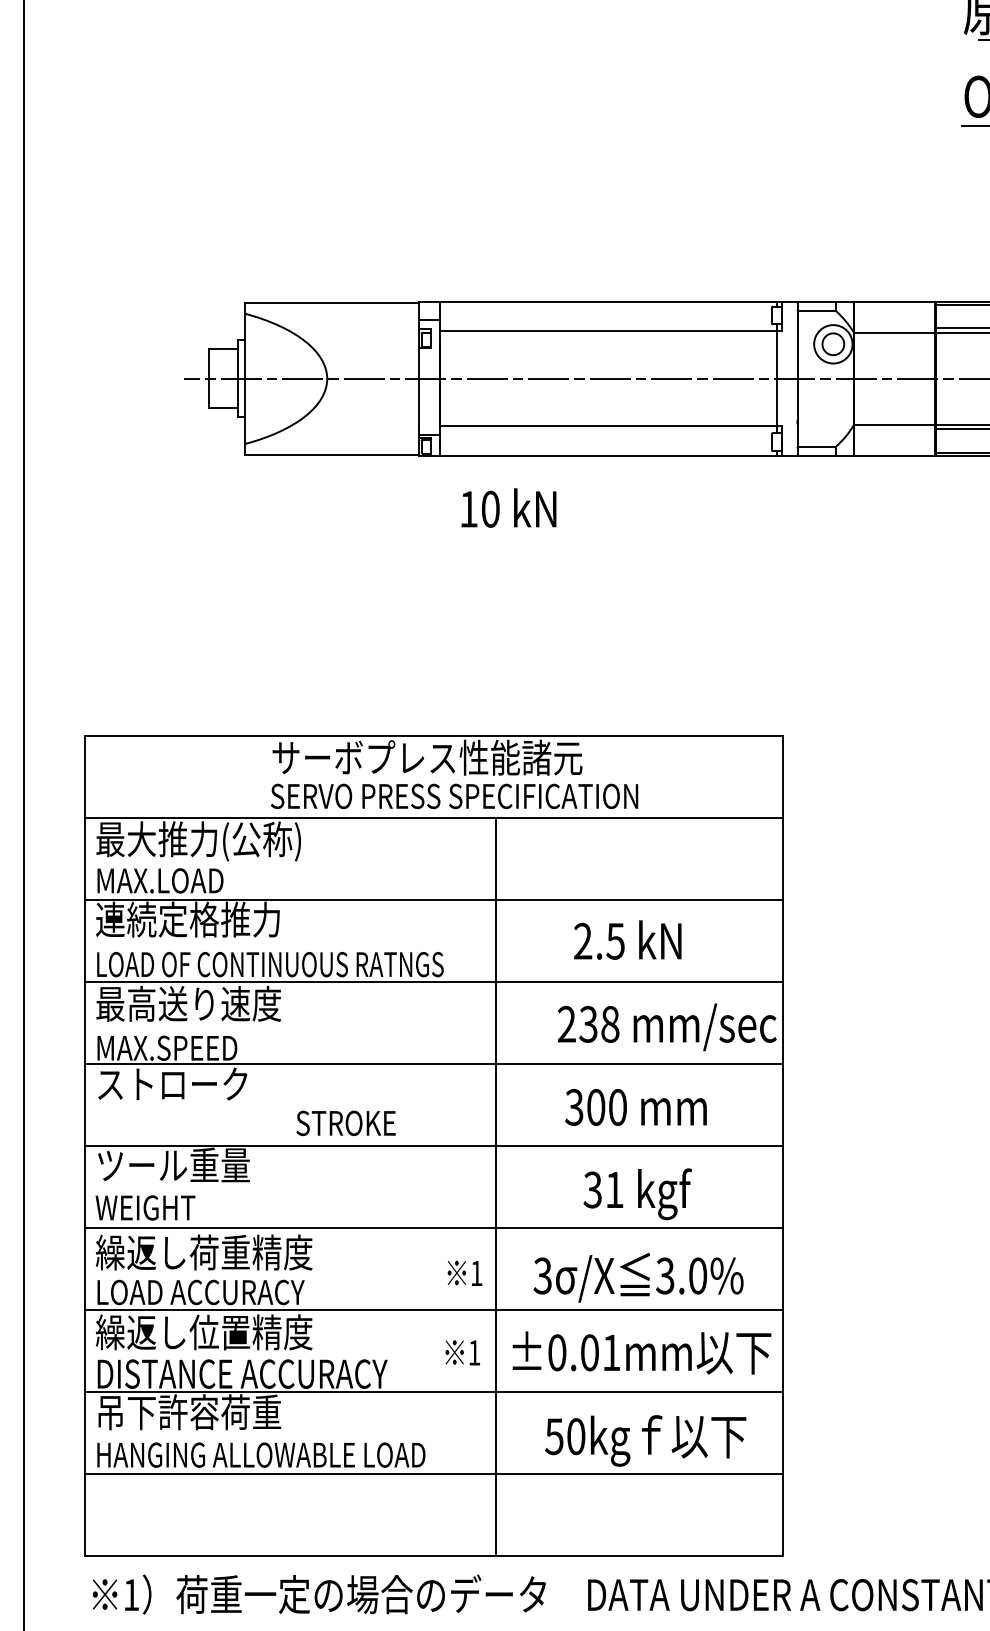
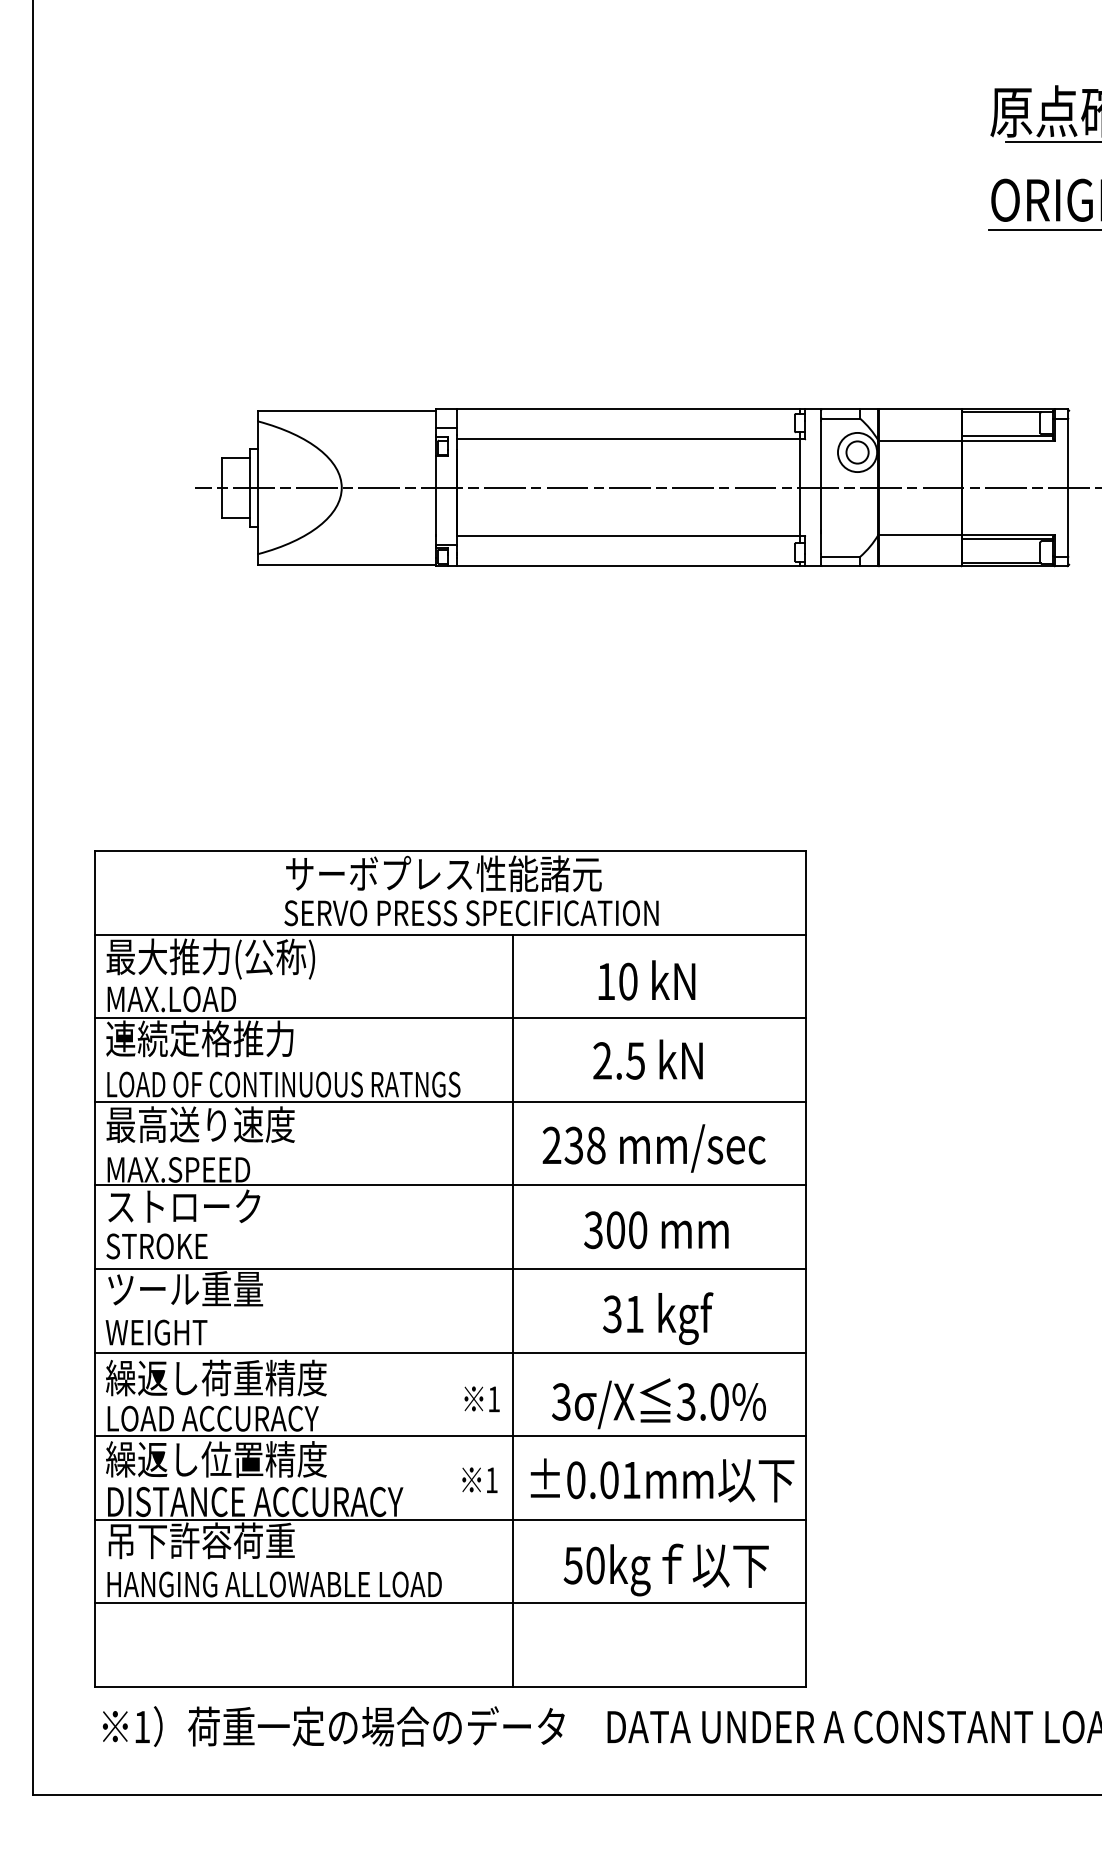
text: (508, 508) -> (646, 980), moved
text: (666, 1027) -> (653, 1148), moved
text: (345, 1123) -> (156, 1246), moved

